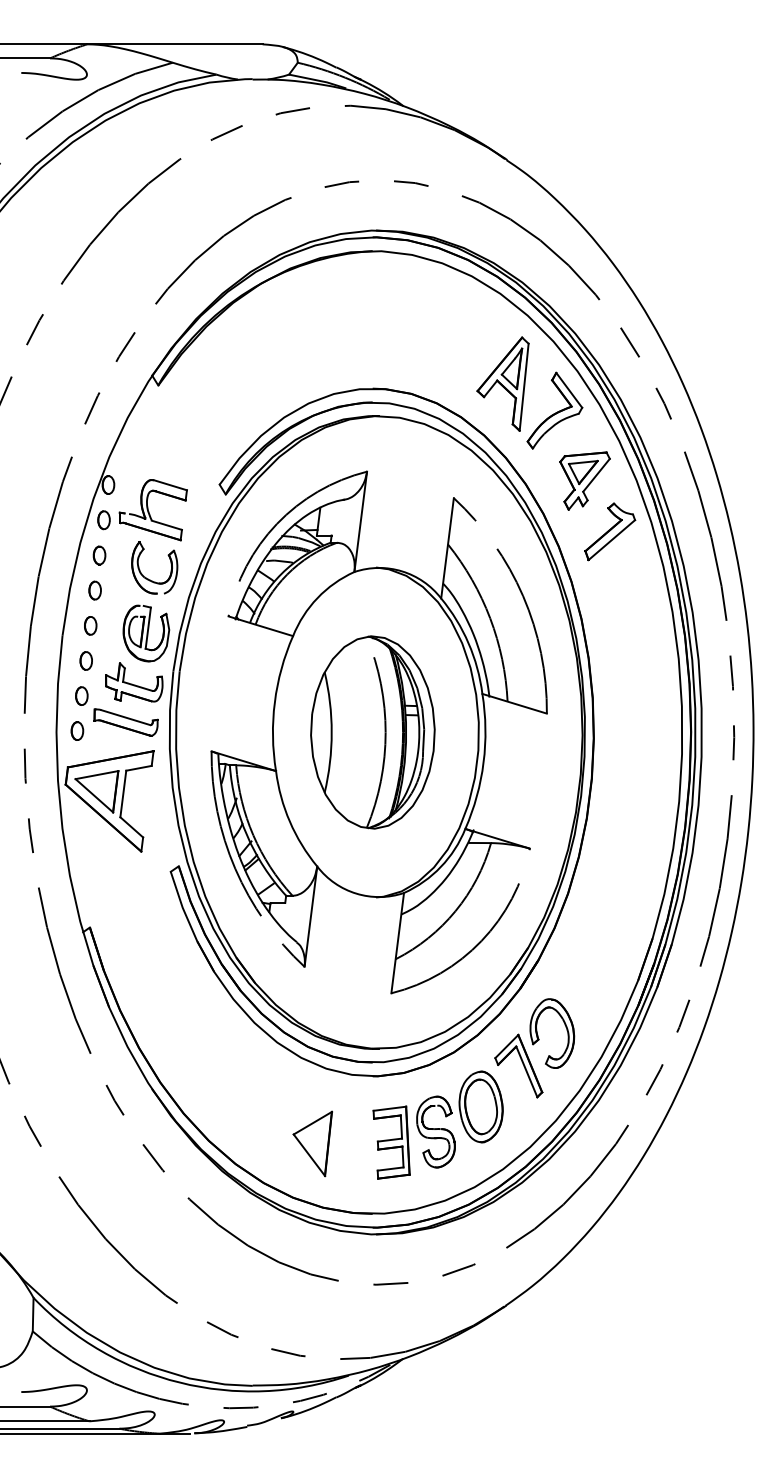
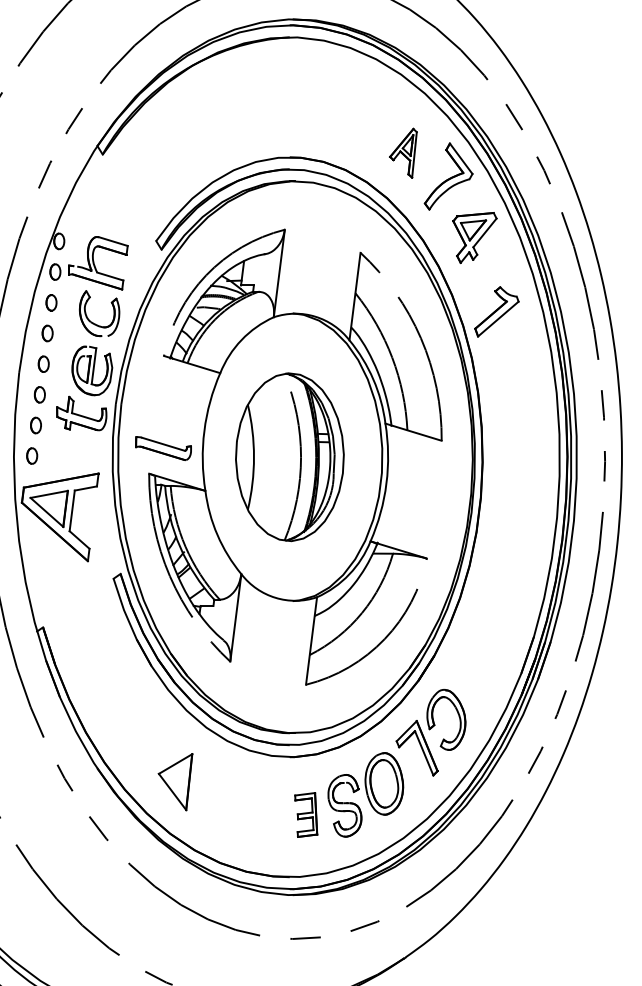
part: (502, 383) -> (402, 152), size x0.6
part: (610, 531) -> (497, 311), moved
part: (125, 722) -> (163, 448), moved
part: (391, 1142) -> (306, 814), size x0.7
part: (312, 1143) -> (175, 781), moved

